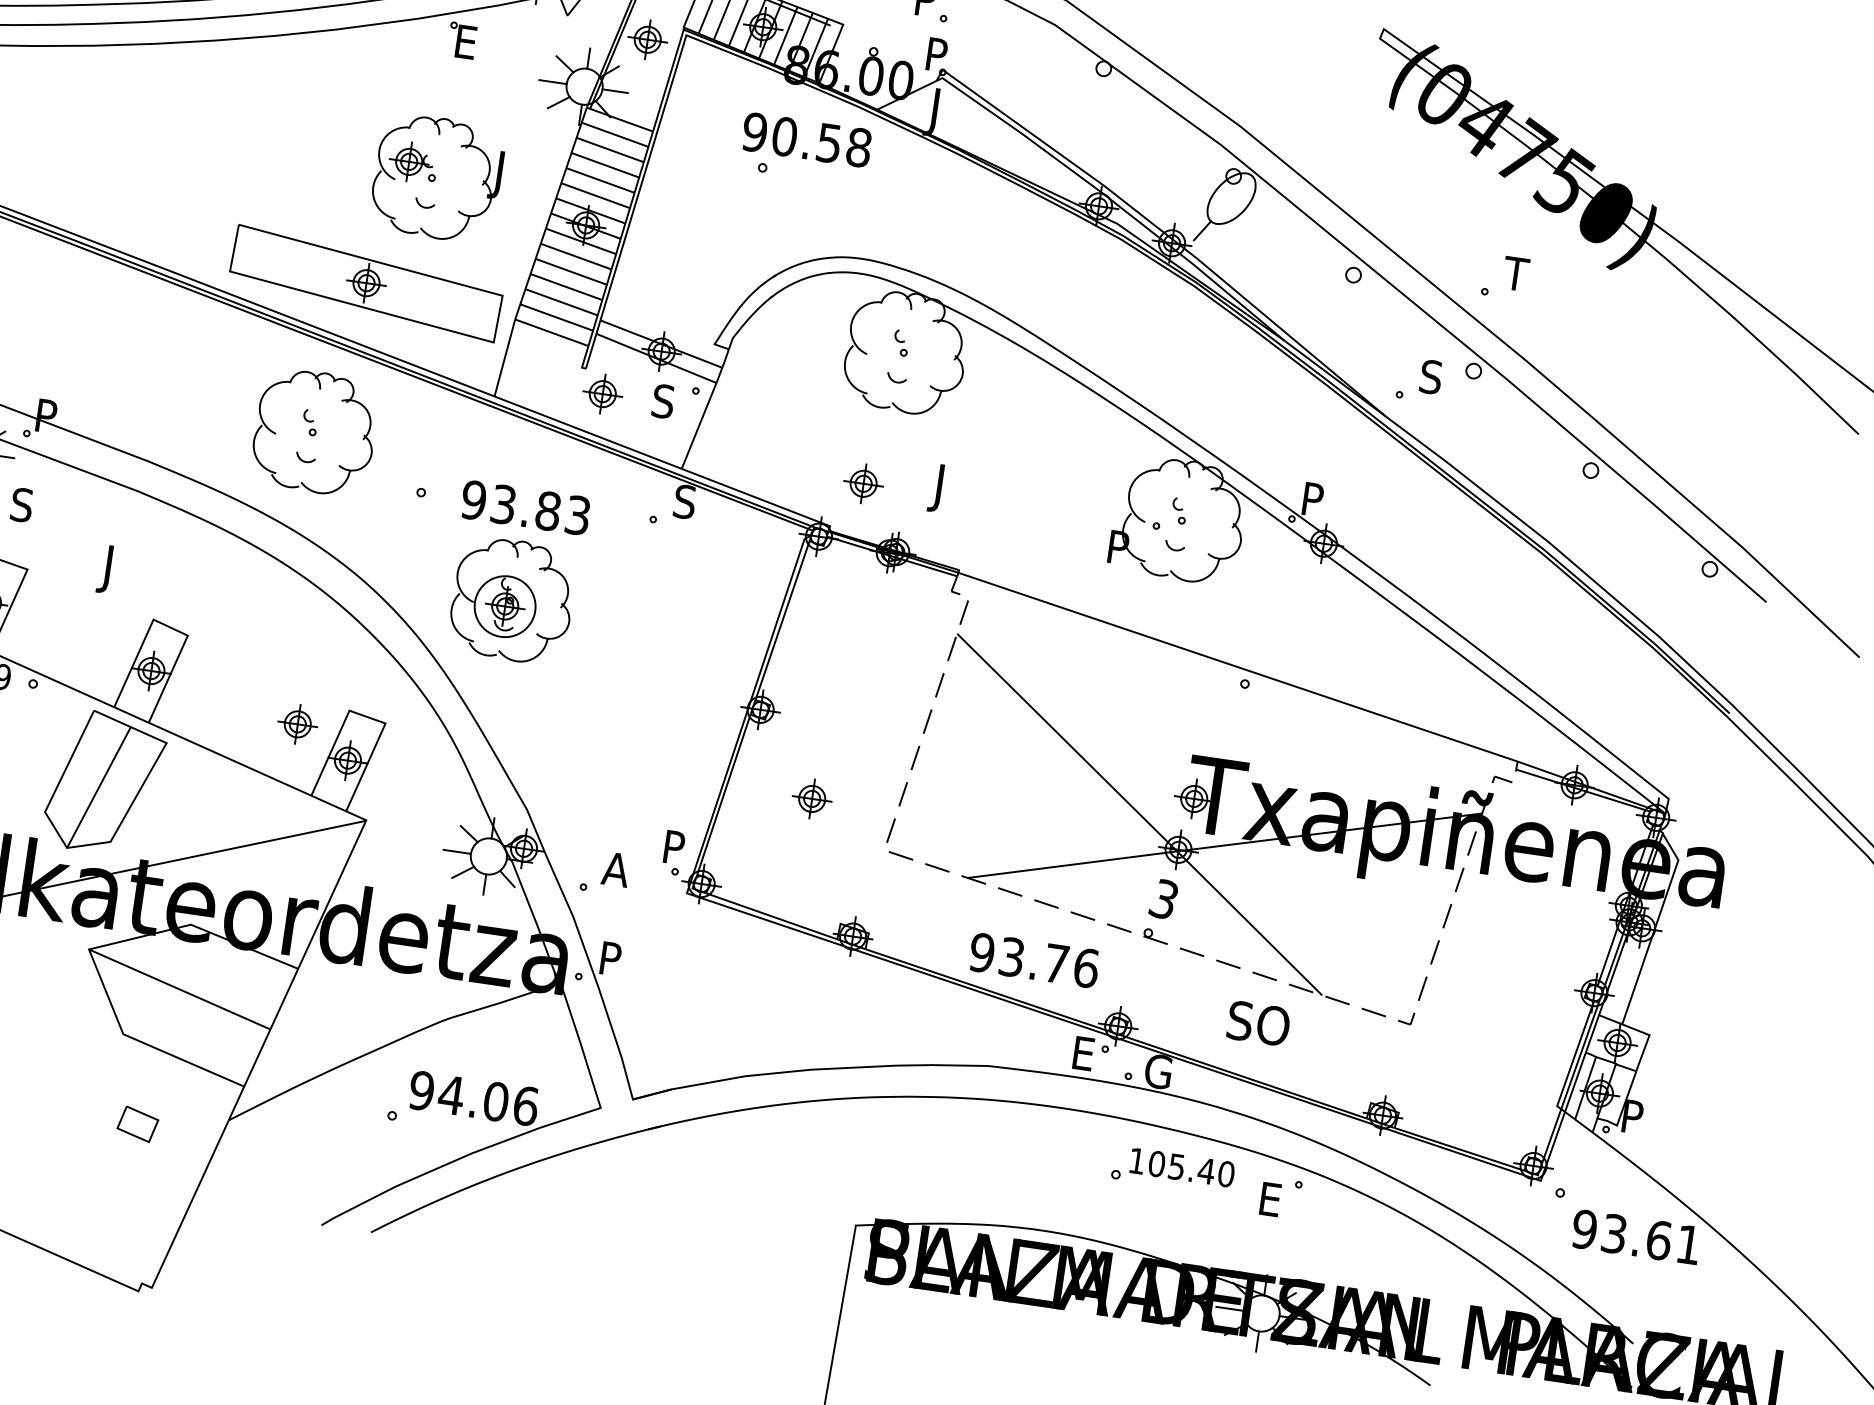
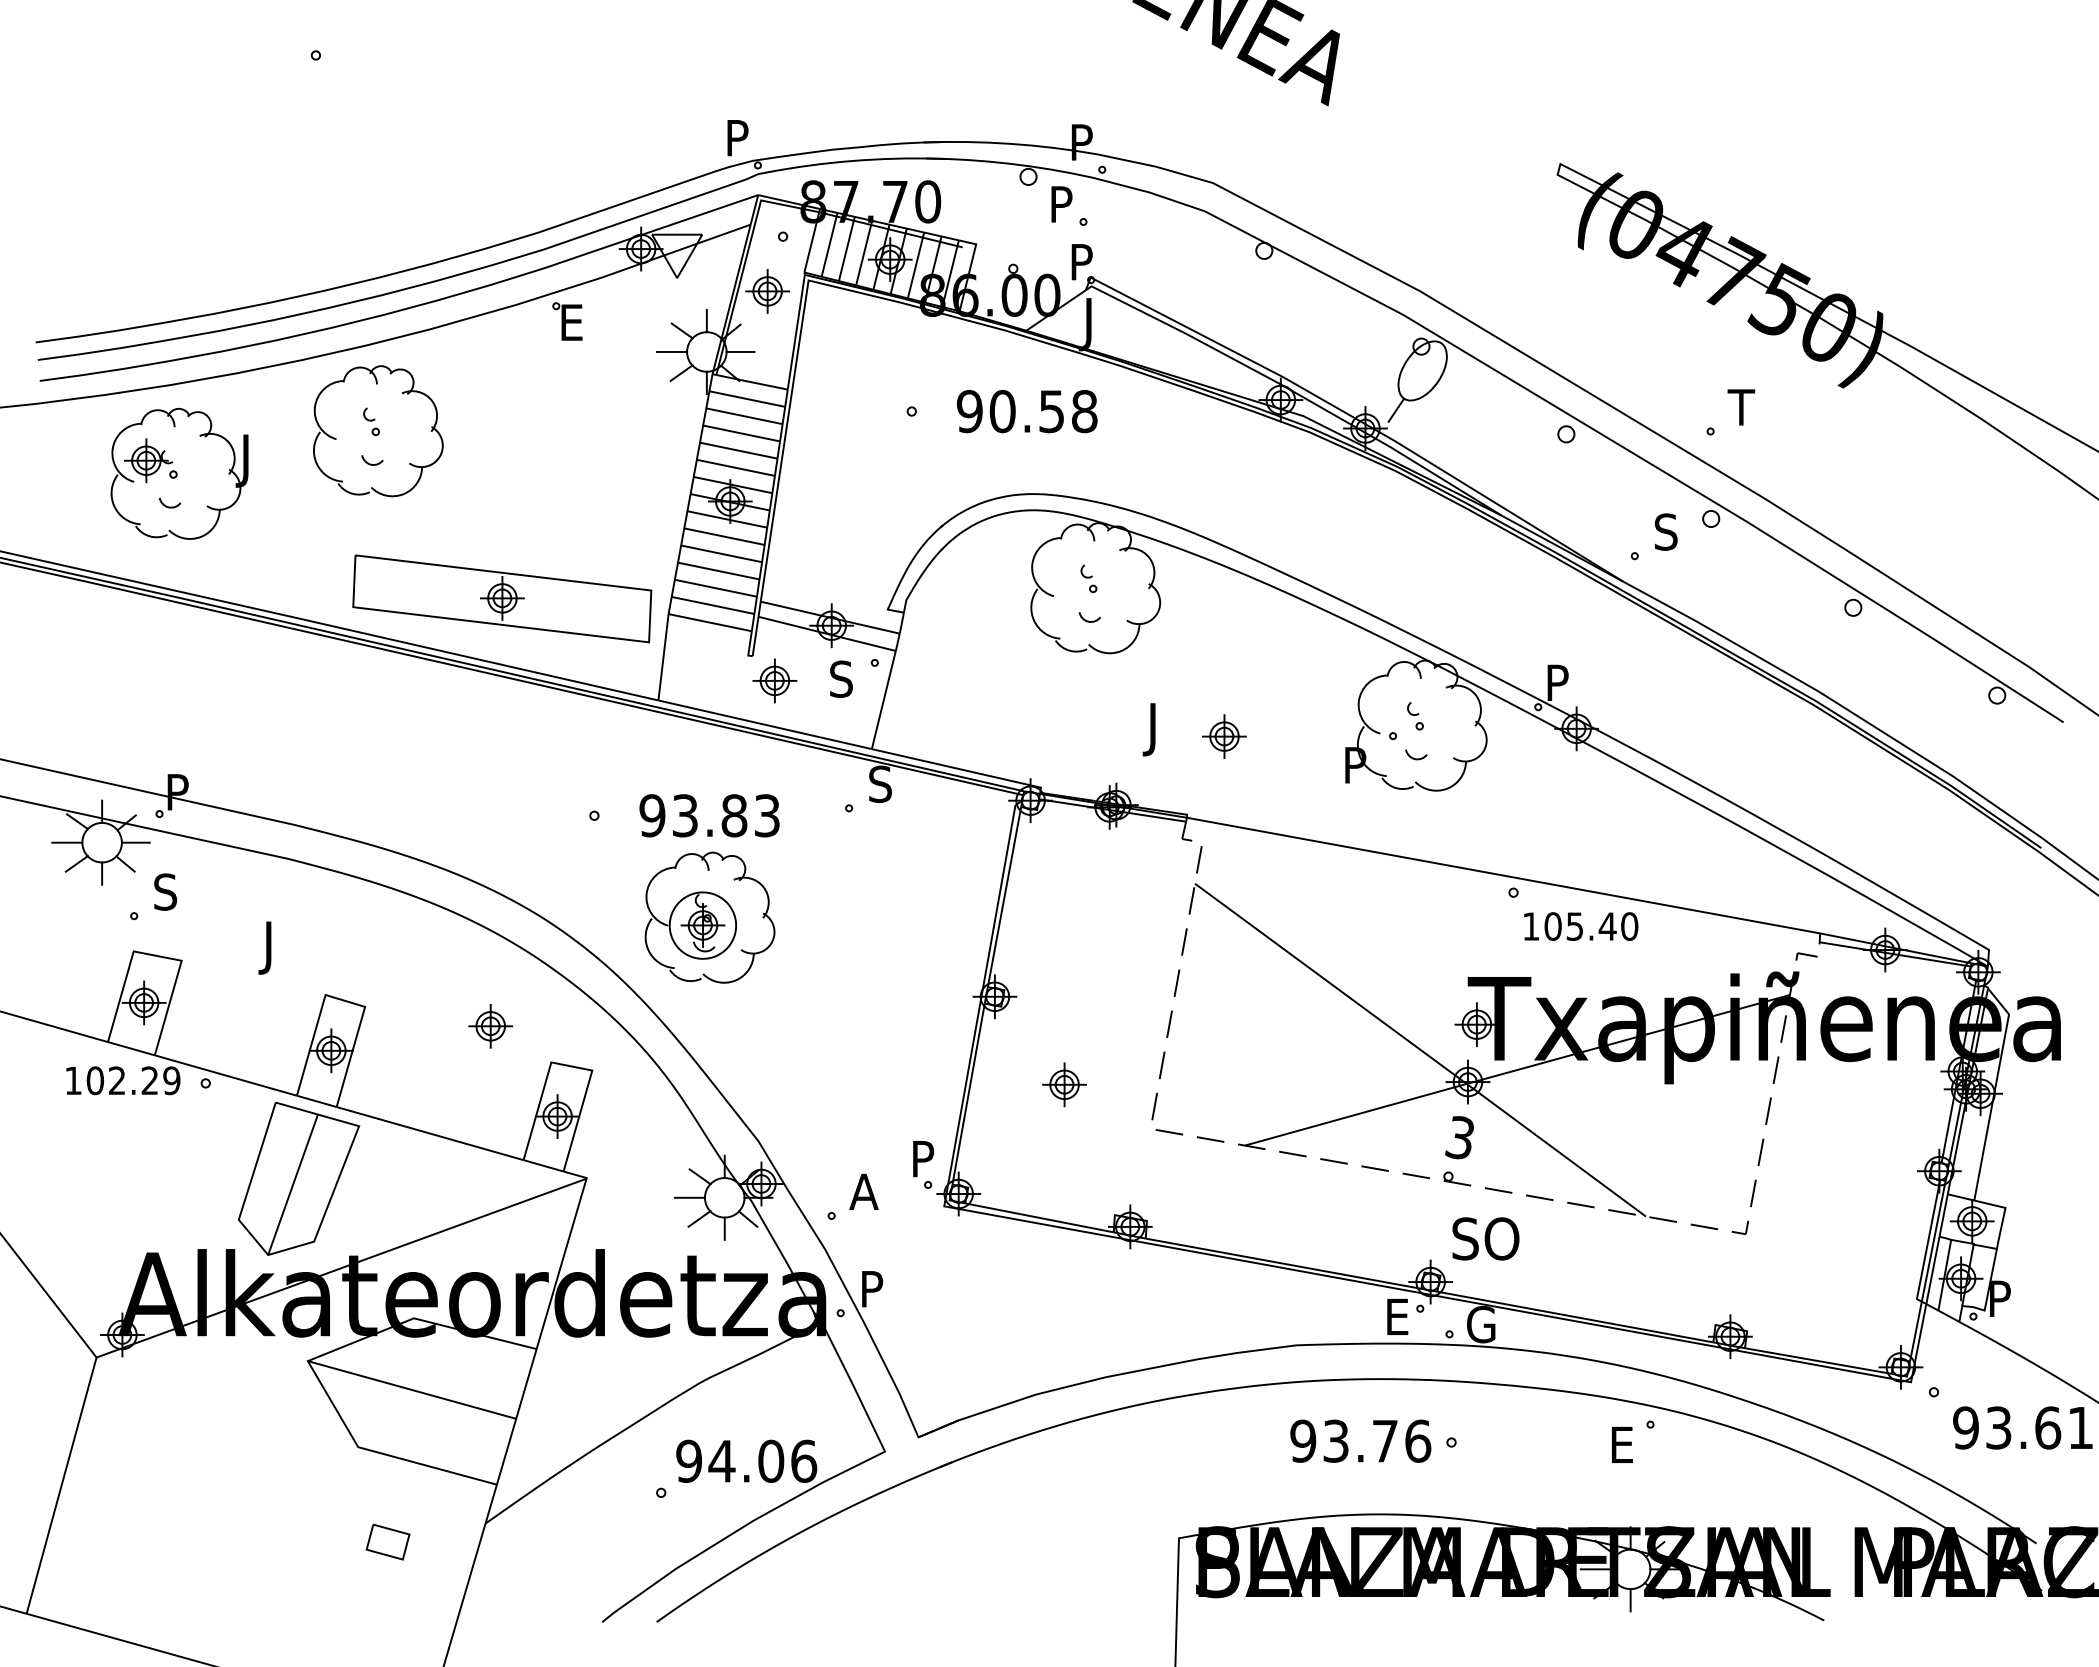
text: (806, 139) -> (1026, 411), moved
part: (437, 177) -> (179, 473), moved
part: (315, 432) -> (378, 431), moved
part: (863, 483) -> (1224, 736), moved
part: (297, 724) -> (490, 1026), moved
text: (1034, 959) -> (1360, 1440), moved
text: (1258, 1023) -> (1485, 1238), moved
text: (1182, 1167) -> (1581, 926), moved

